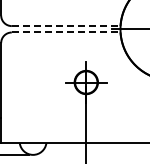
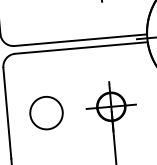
line: (66, 26) -> (81, 40), dashed -> solid
line: (66, 32) -> (81, 47), dashed -> solid
circle: (32, 82) -> (45, 112), added

